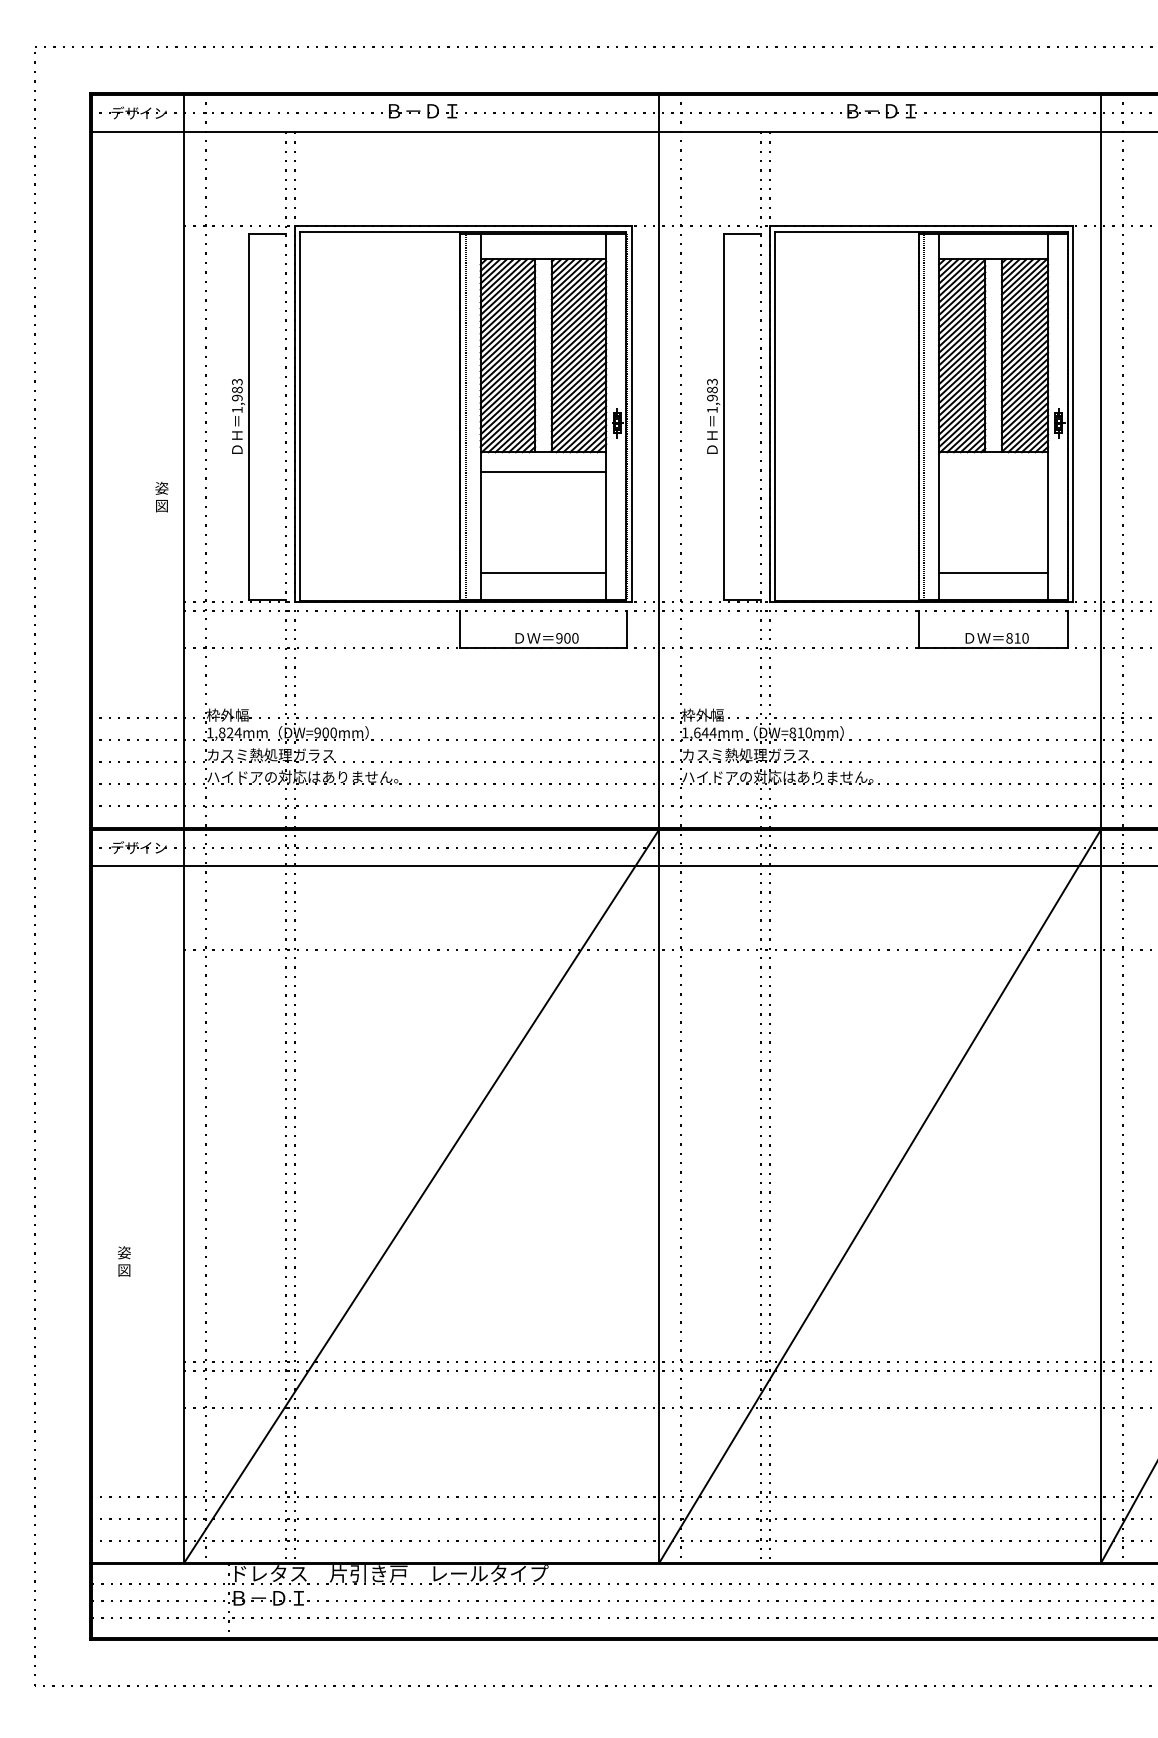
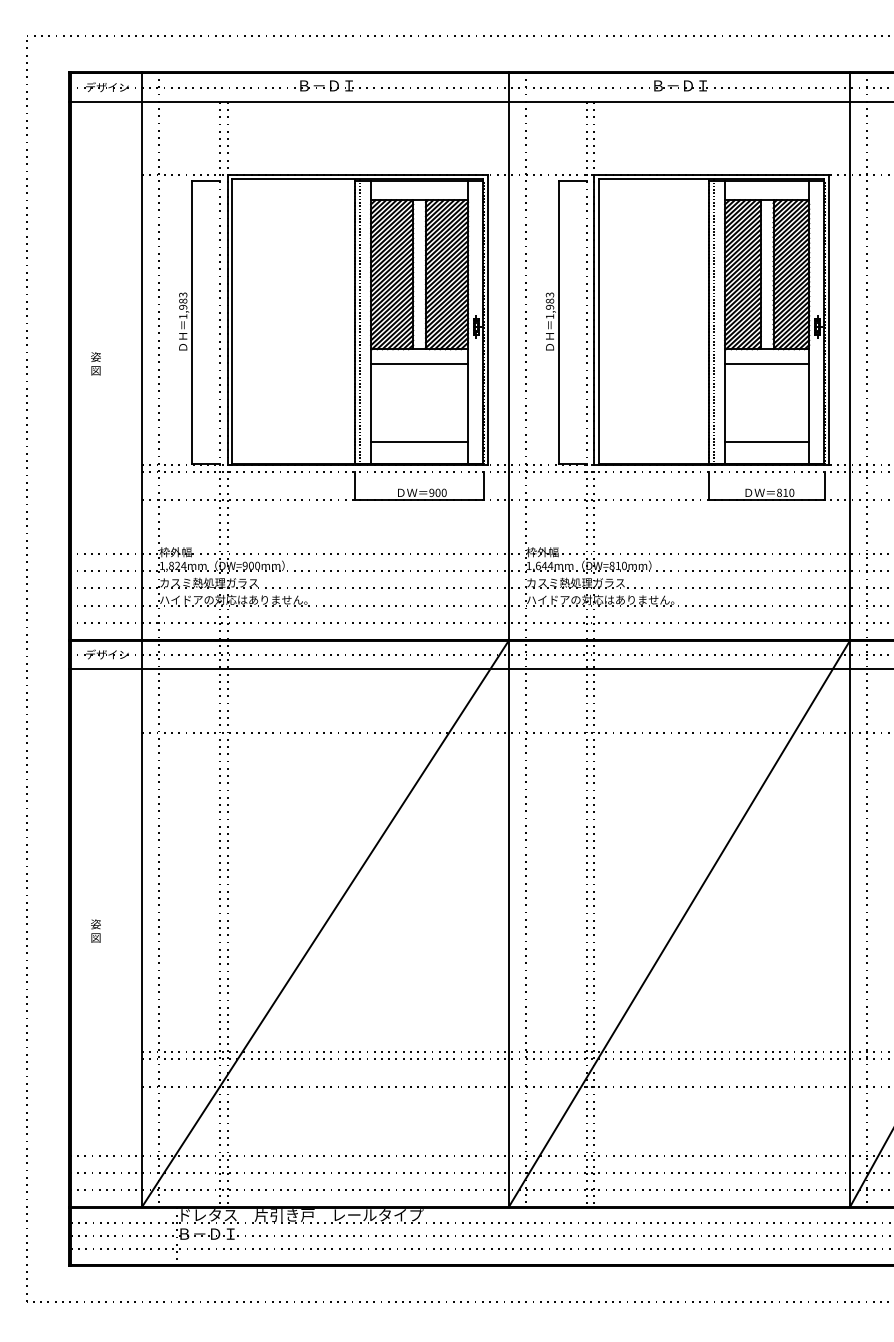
line: (994, 472) -> (767, 364), added
text: (161, 496) -> (95, 363), moved
text: (123, 1260) -> (95, 930), moved

